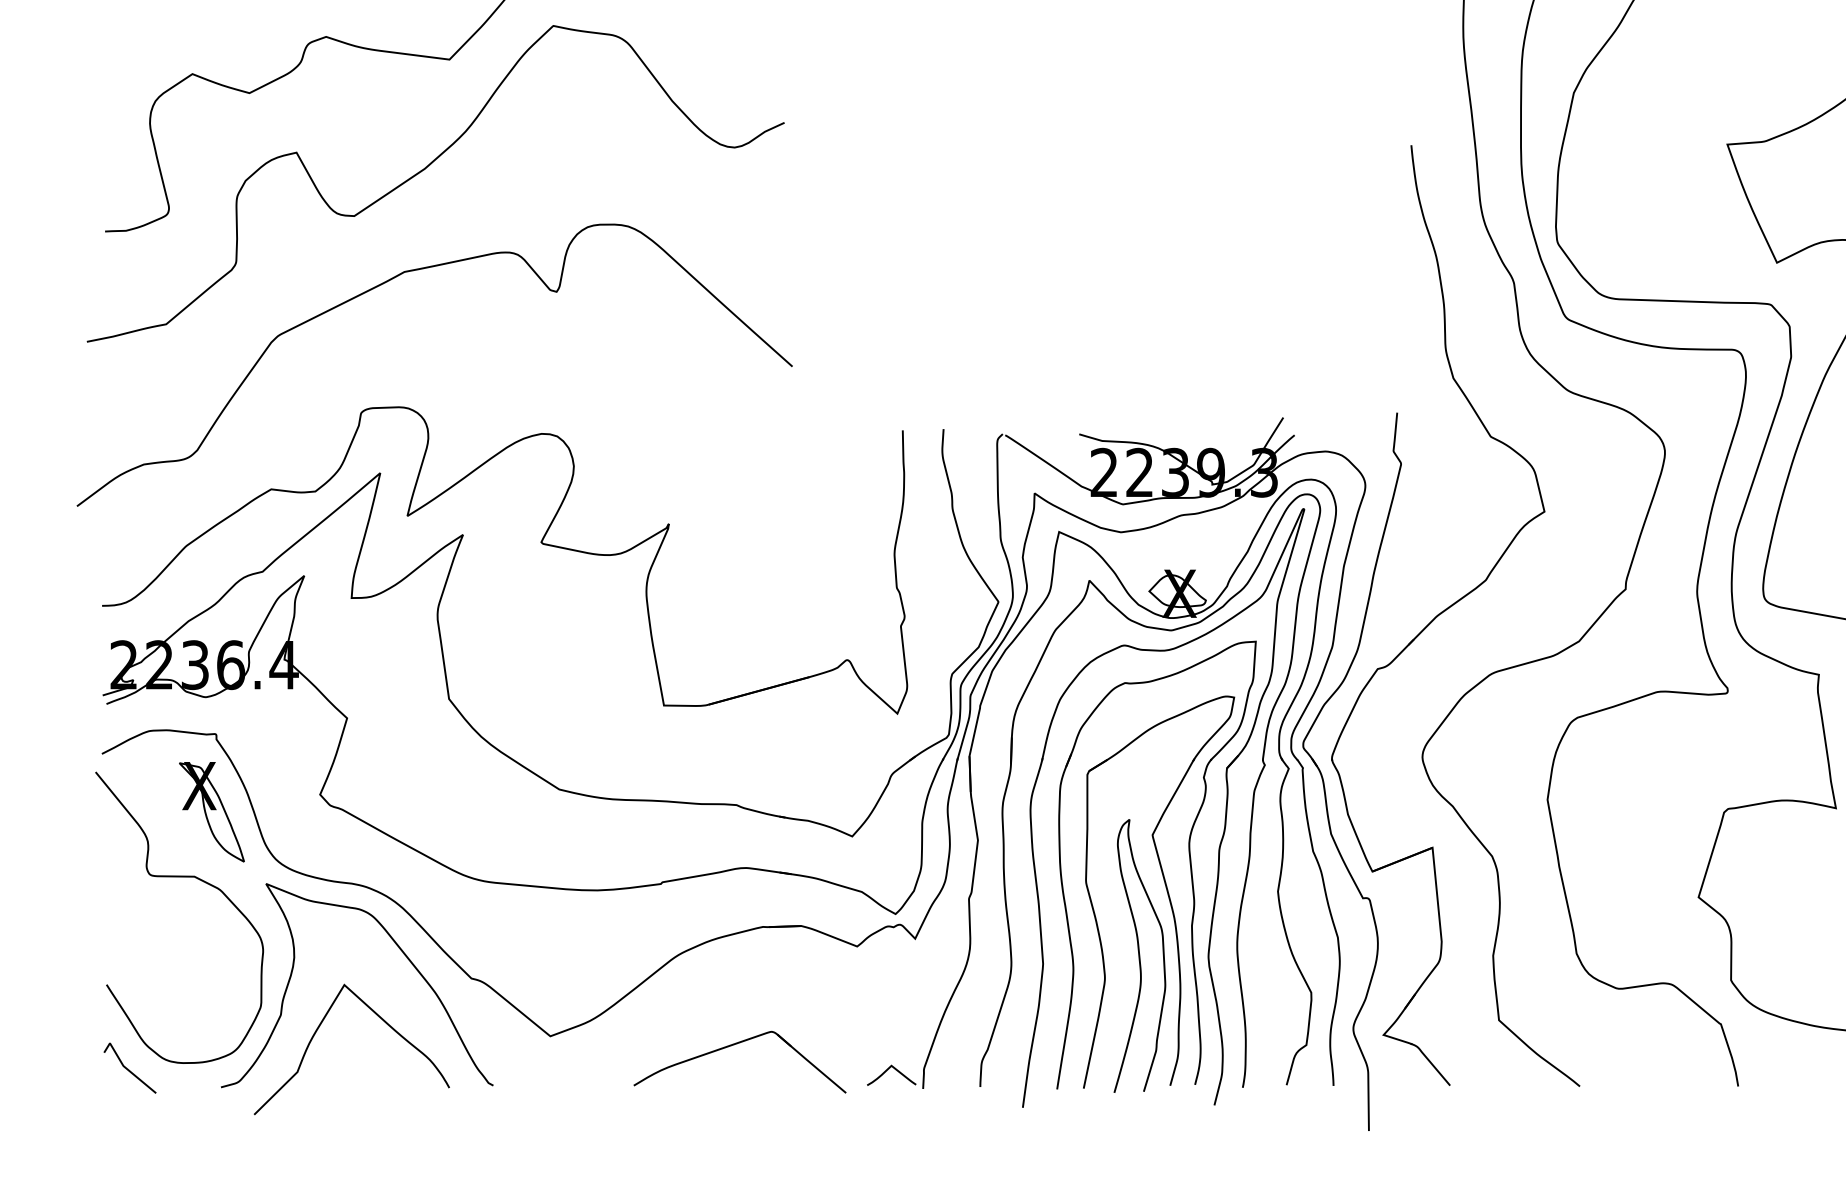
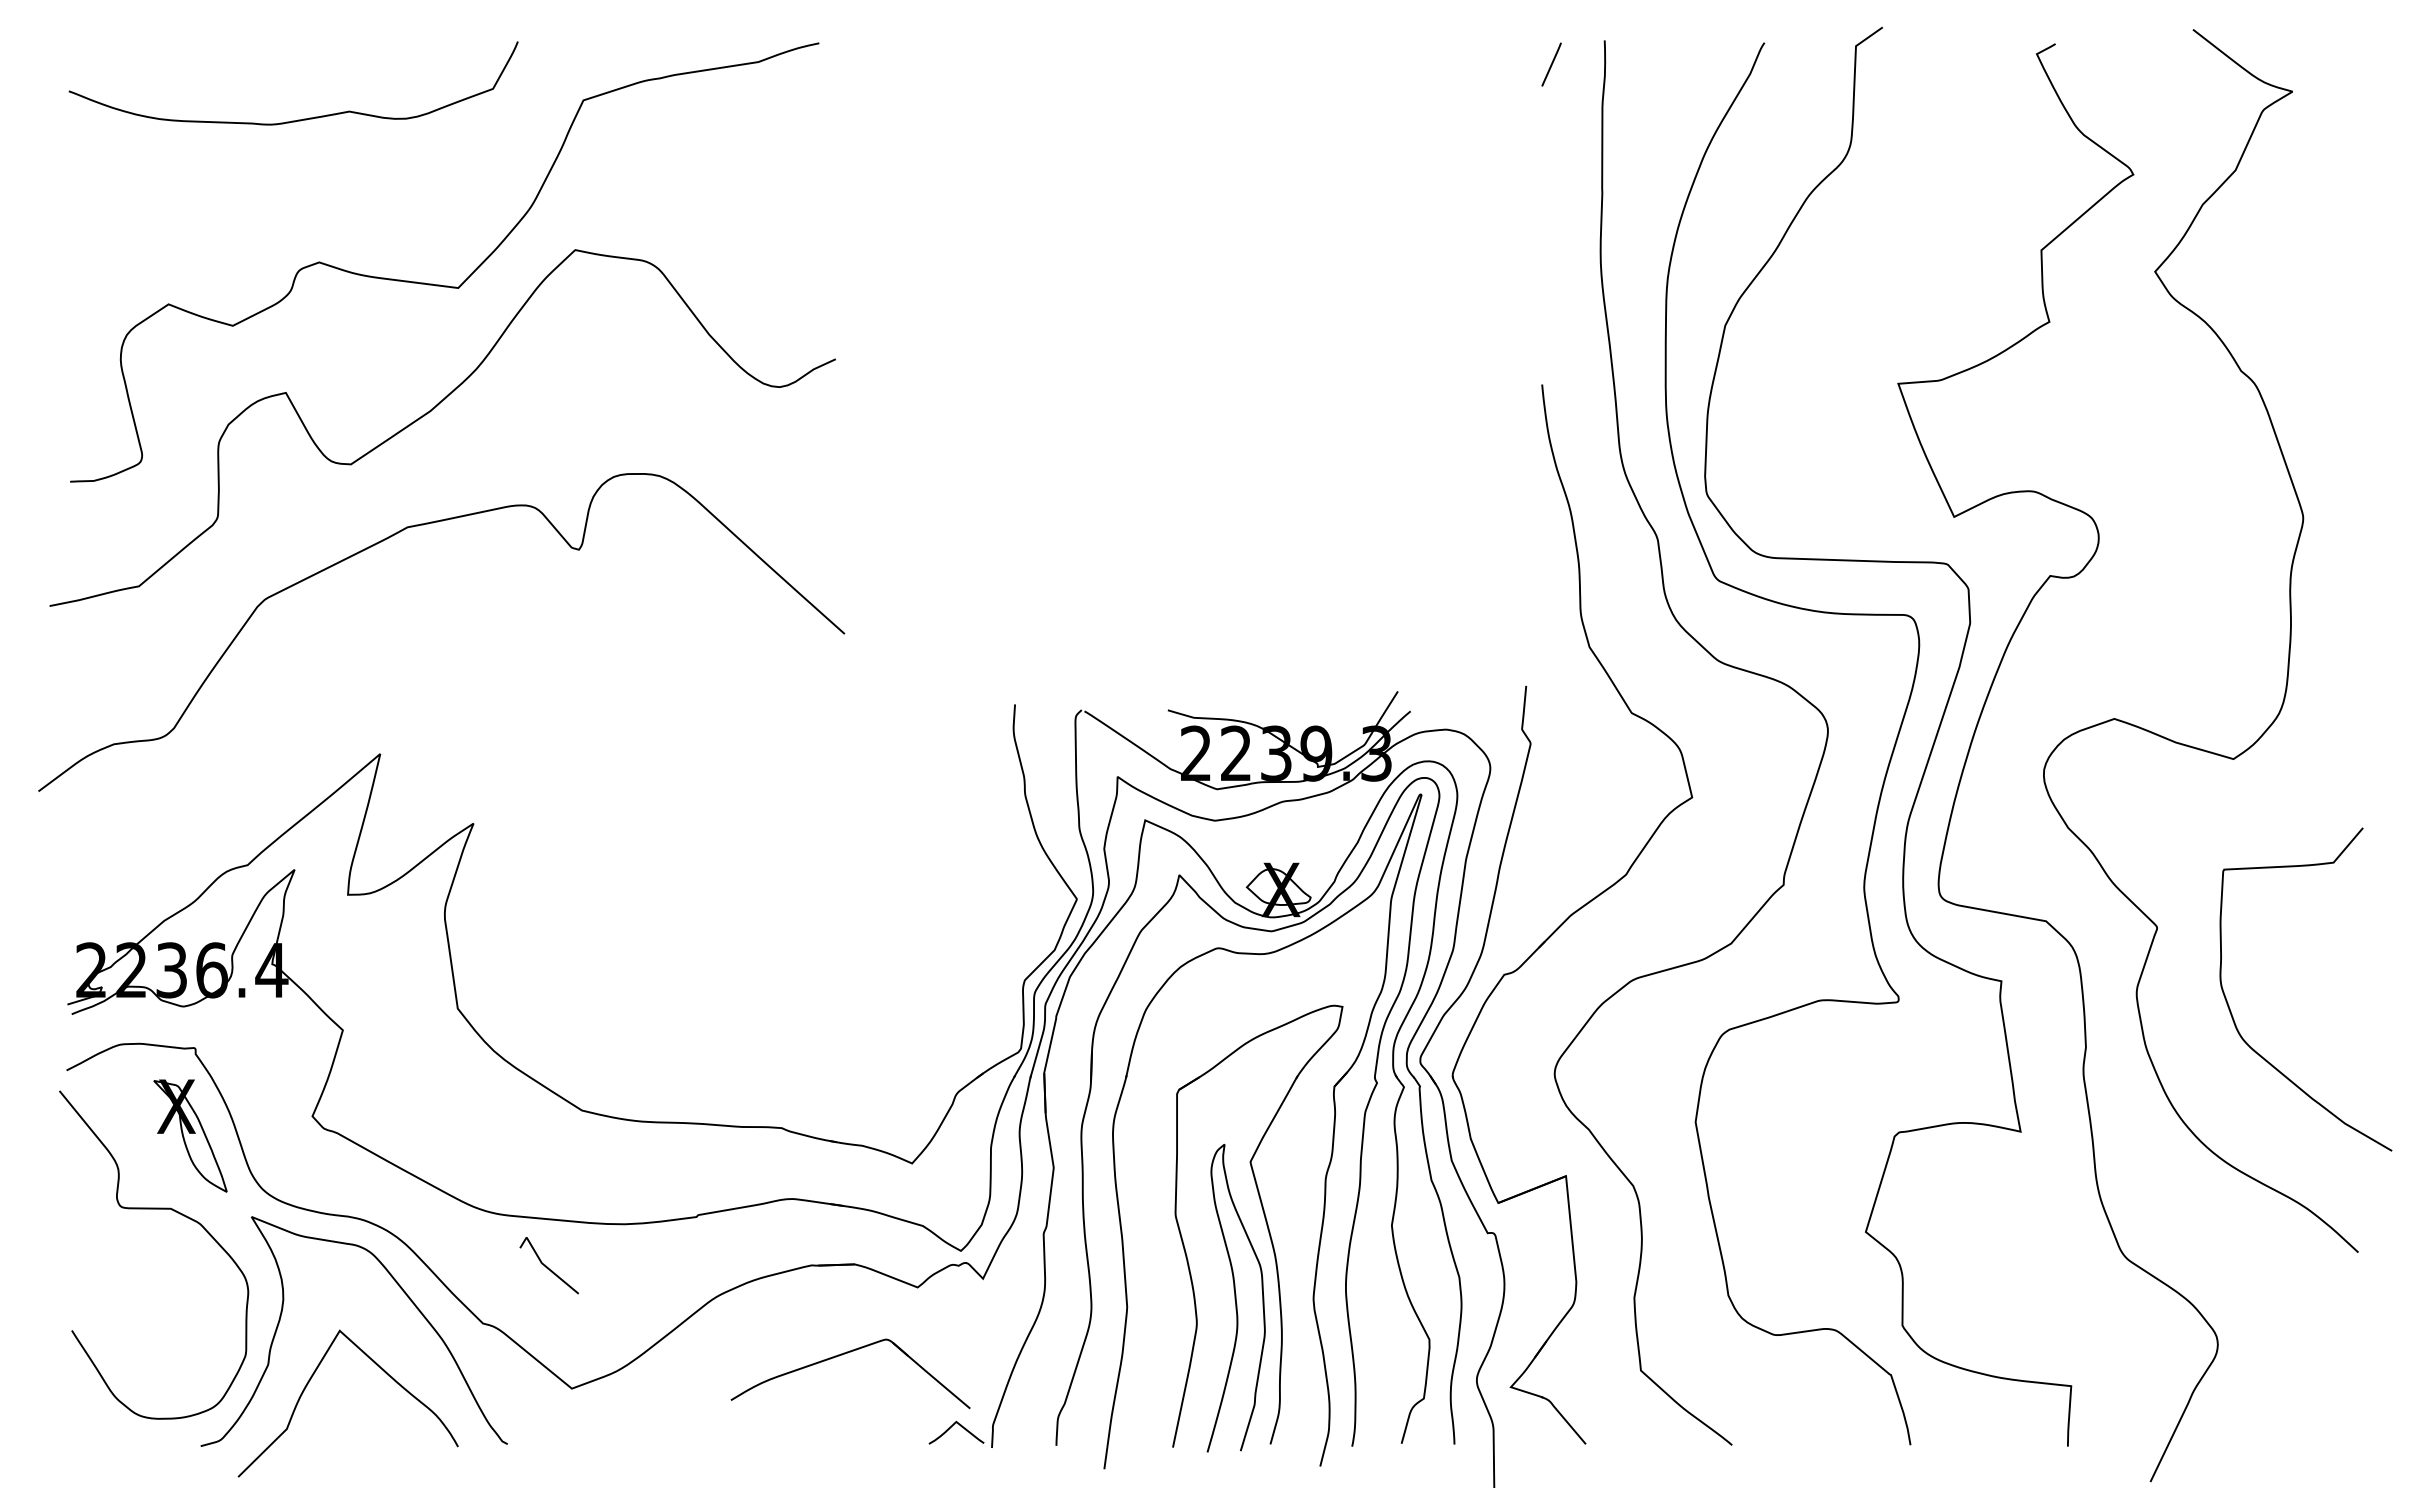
part: (541, 542) -> (561, 832), removed
part: (1189, 864) -> (1292, 1195), removed
part: (735, 1045) -> (845, 1354), moved
line: (128, 1068) -> (547, 1266), moved

